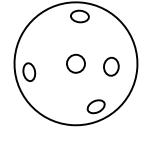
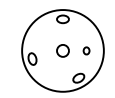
part: (111, 66) -> (86, 50), size x0.6

